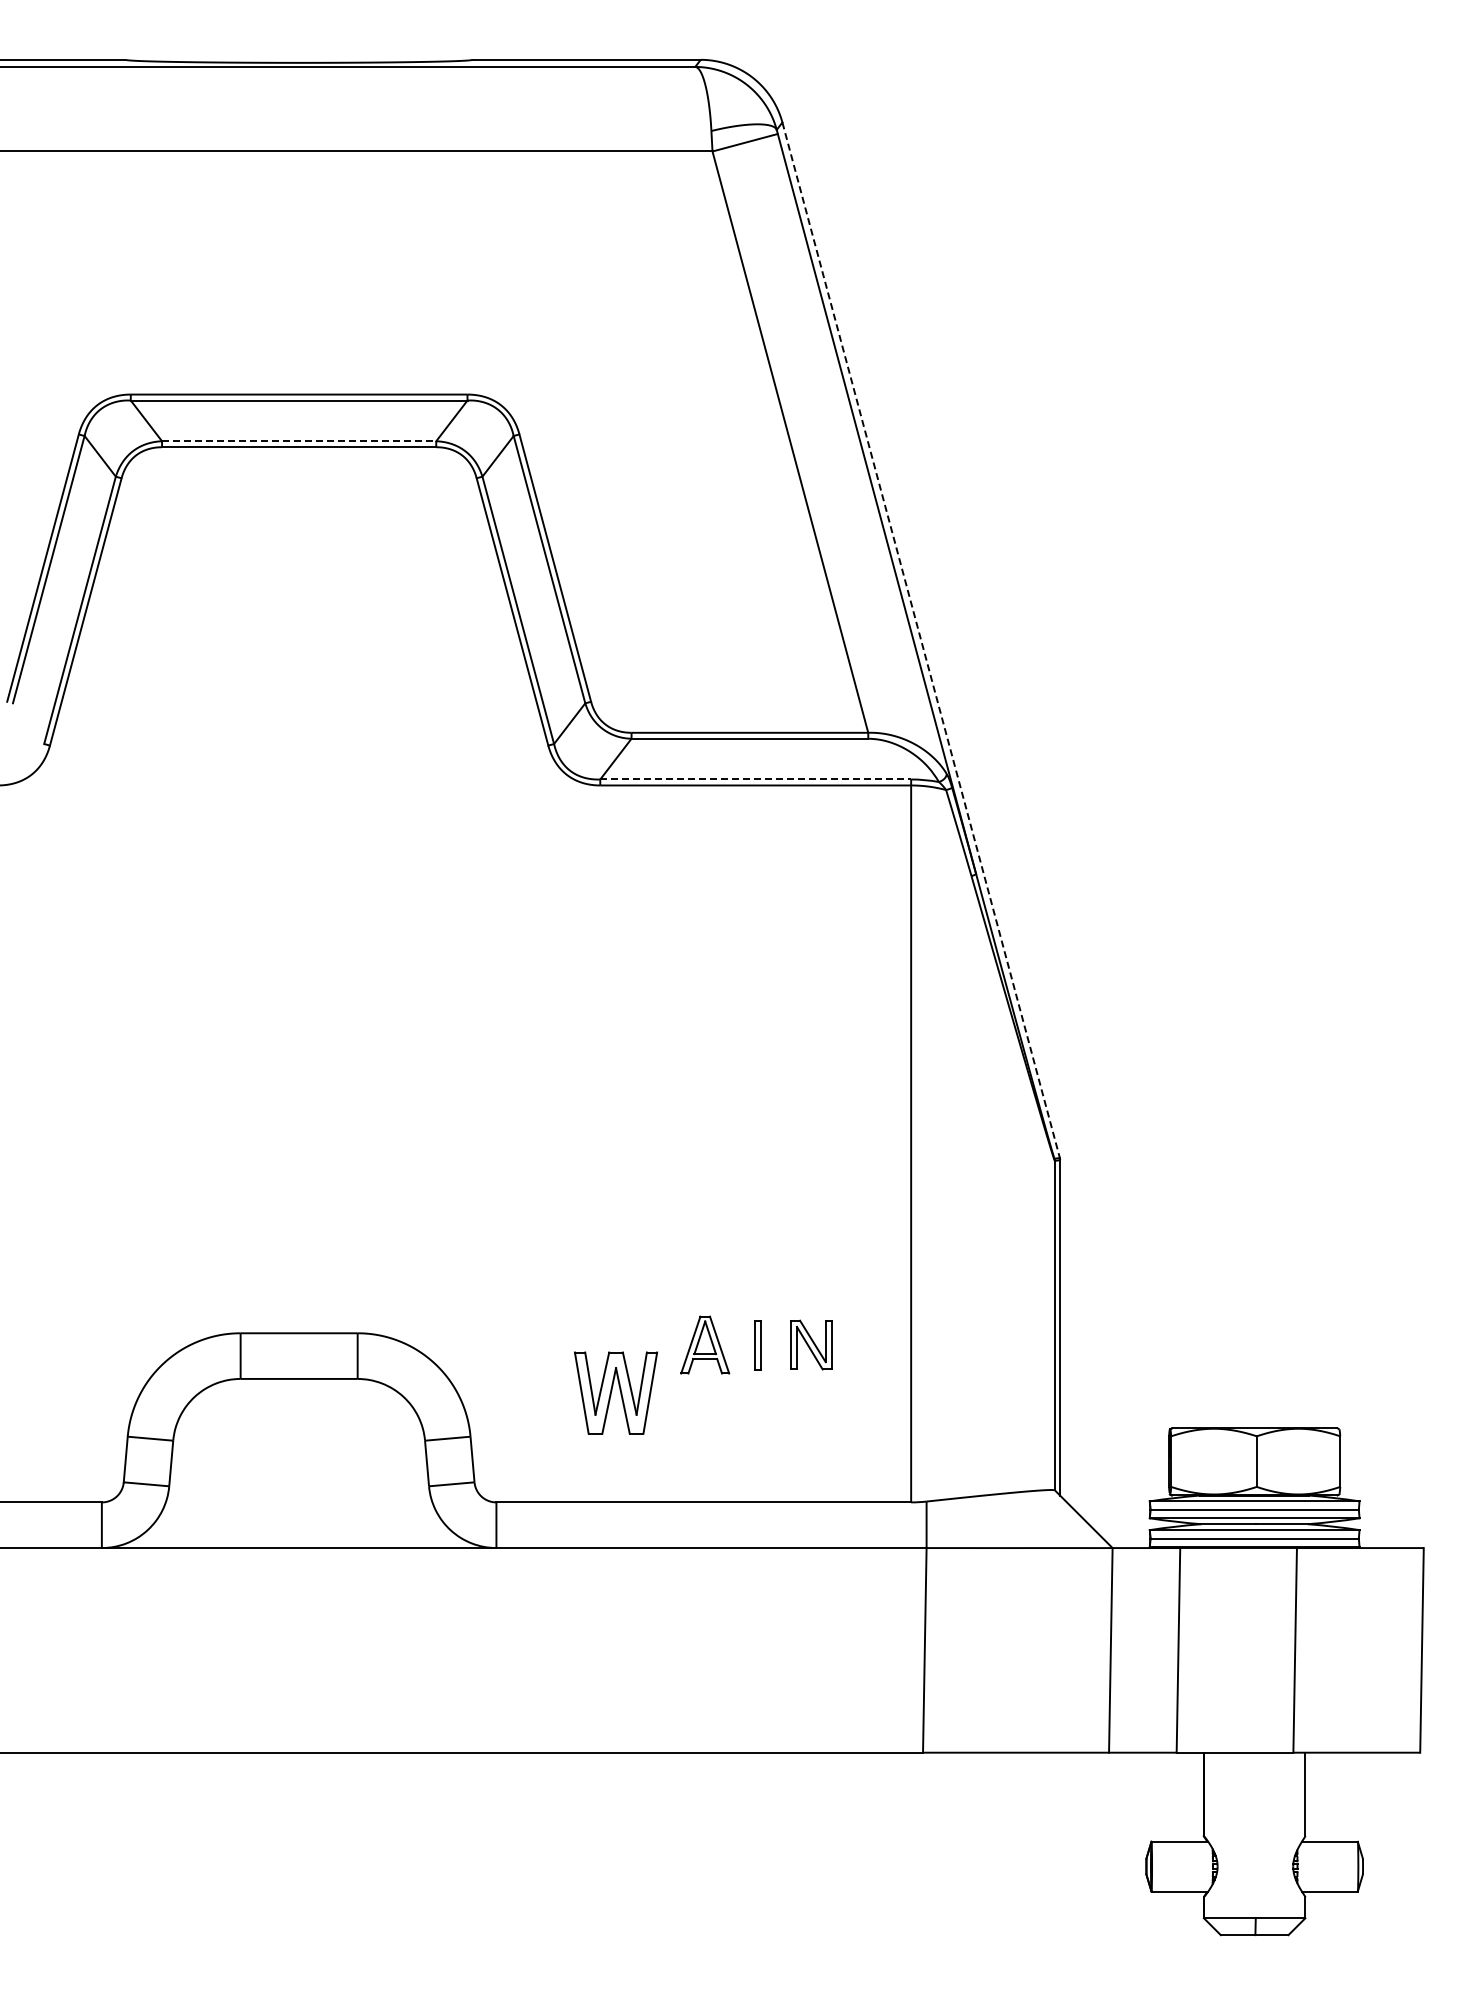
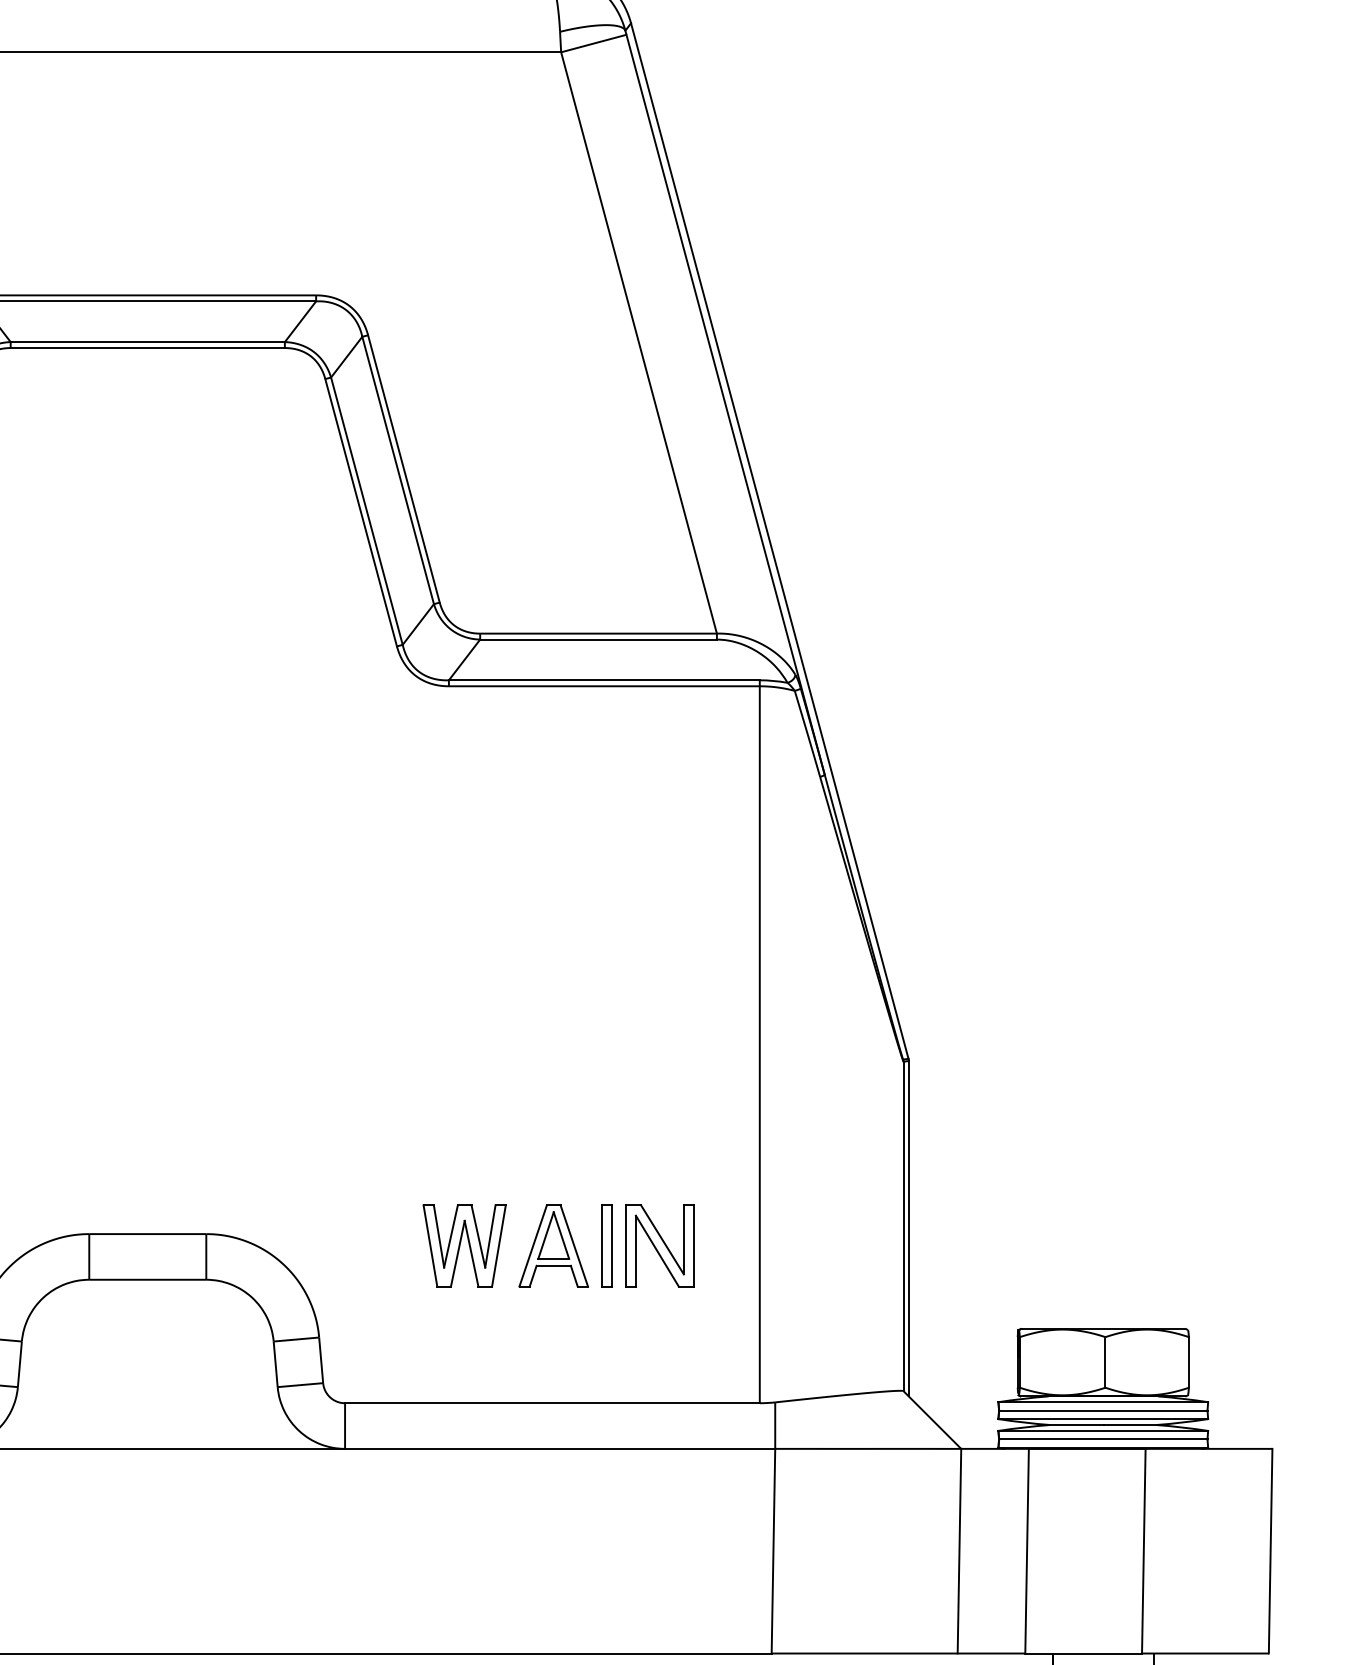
line: (299, 441) -> (148, 342), dashed -> solid
line: (921, 640) -> (770, 541), dashed -> solid
line: (756, 779) -> (605, 680), dashed -> solid
part: (705, 1344) -> (554, 1245), size x1.43
part: (811, 1344) -> (660, 1245), size x1.67
part: (757, 1345) -> (606, 1246), size x1.67
part: (616, 1392) -> (465, 1245), moved

